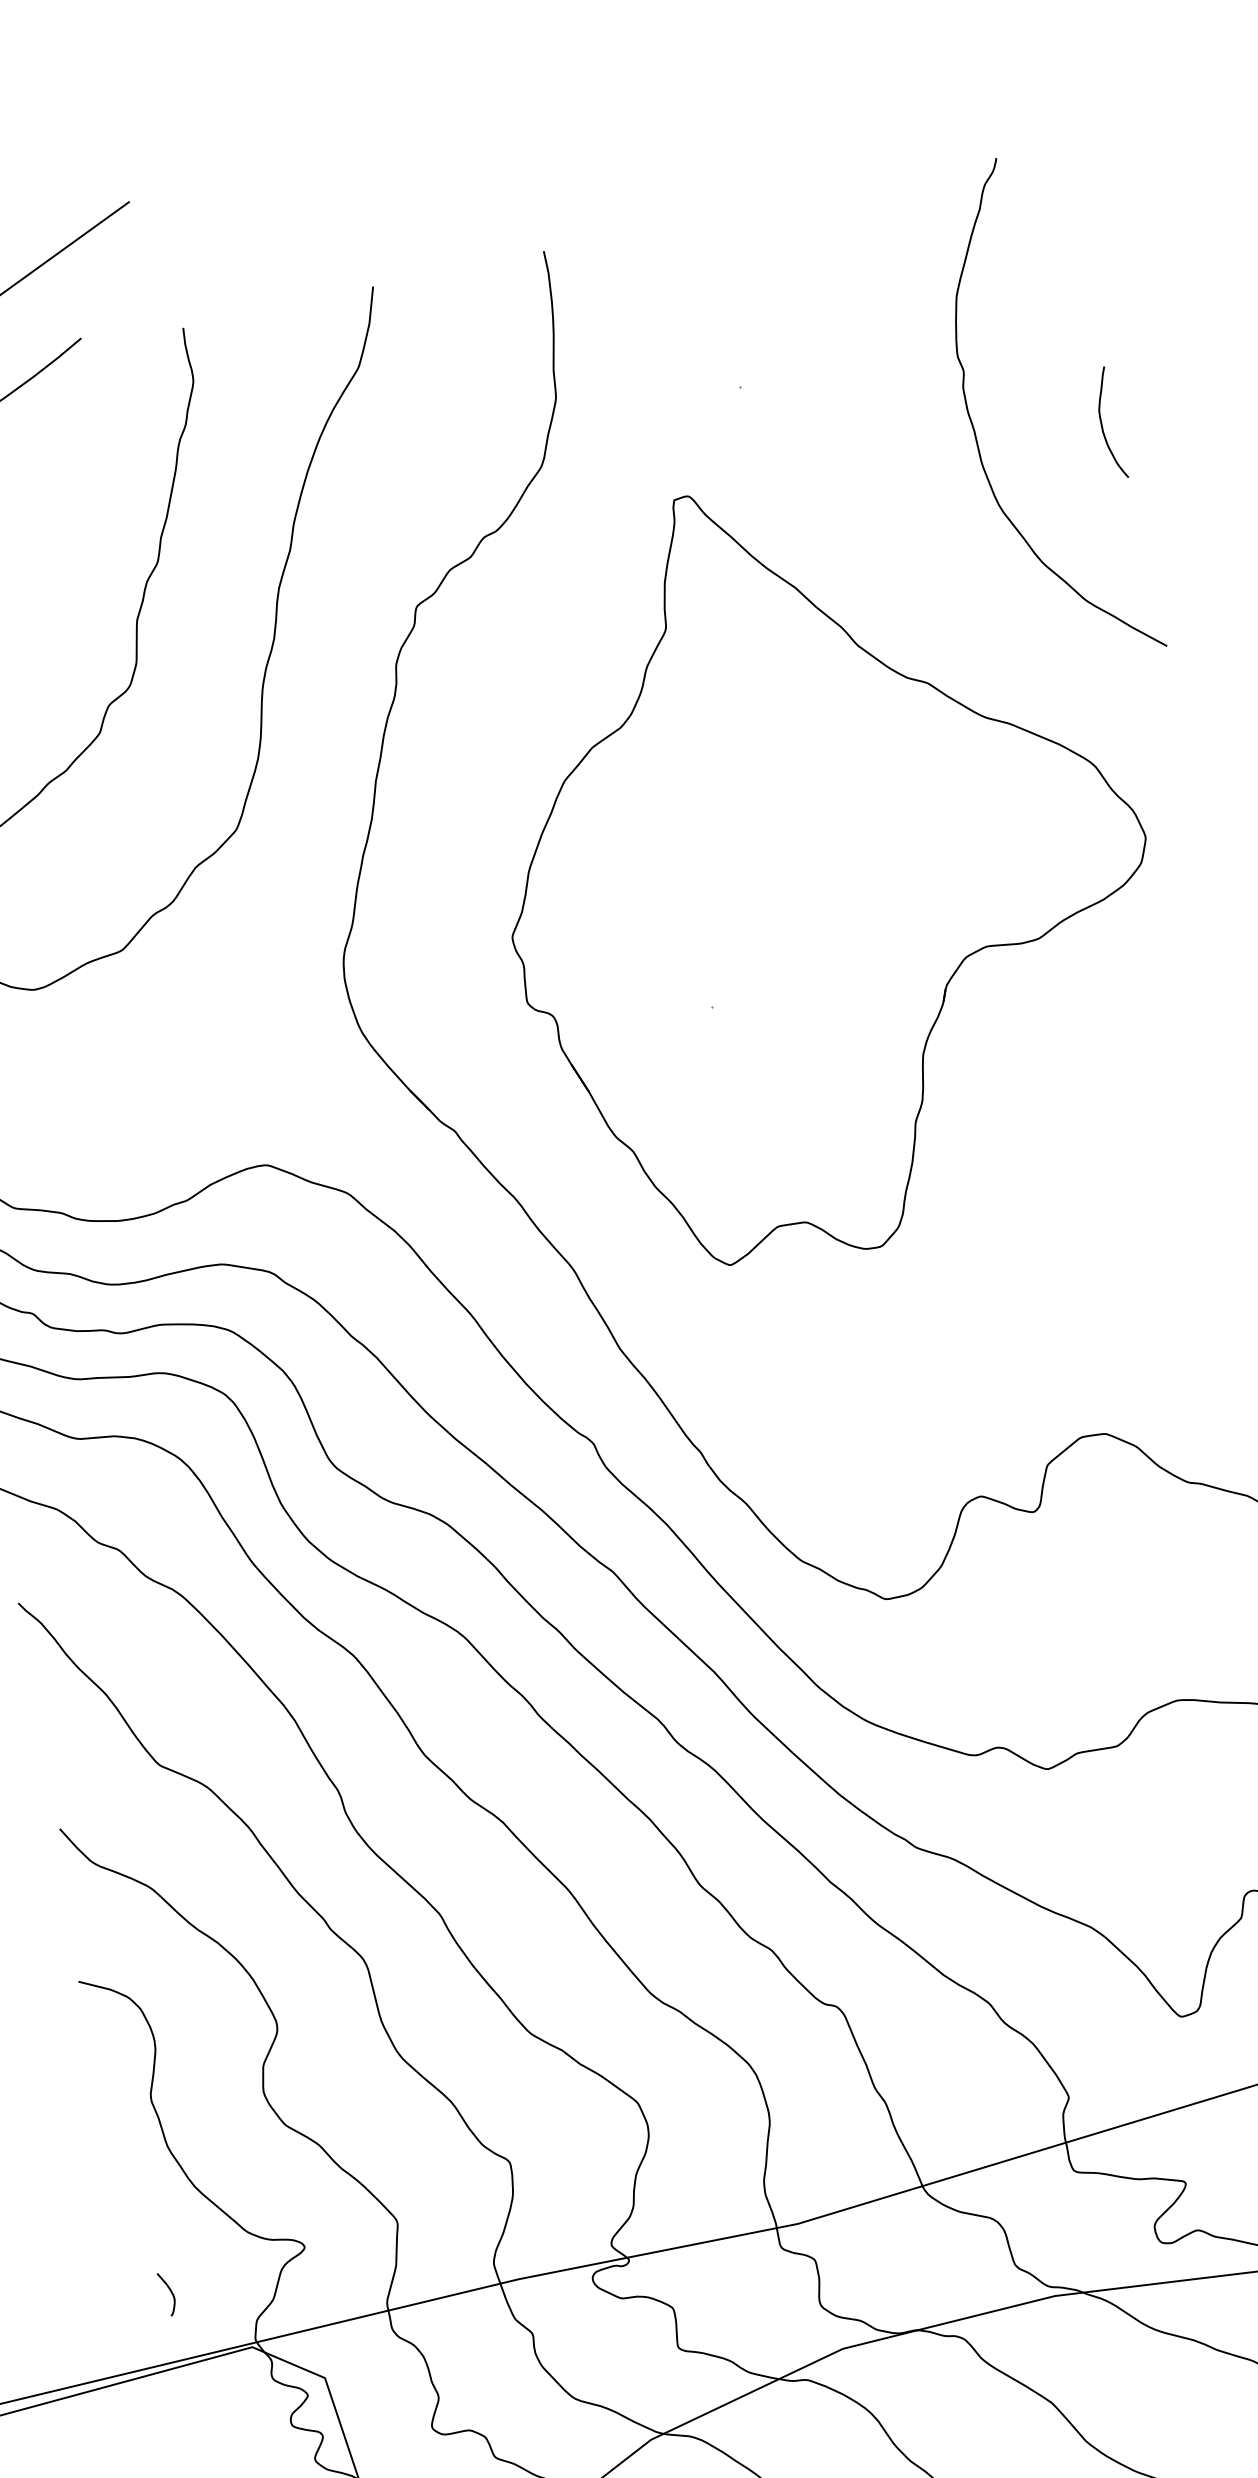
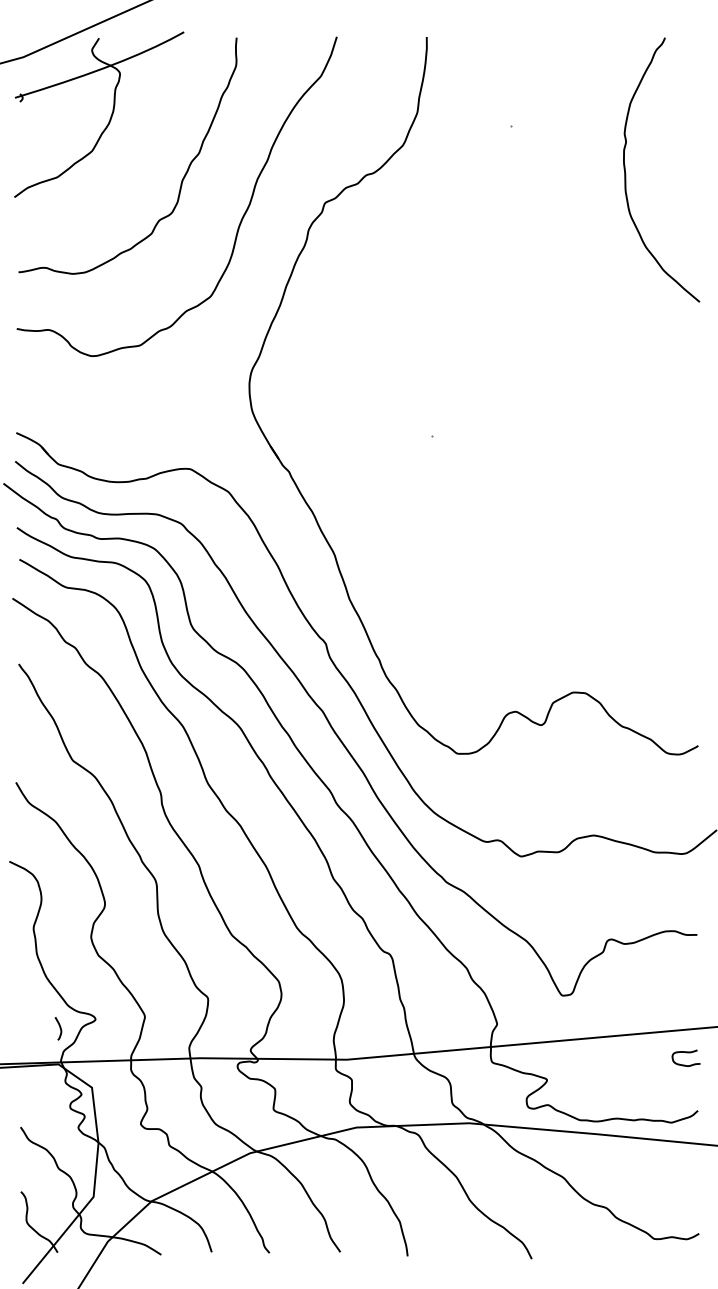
curve: (1102, 424) -> (690, 183), removed
part: (823, 861) -> (503, 374), removed
curve: (169, 2293) -> (59, 1028), moved

